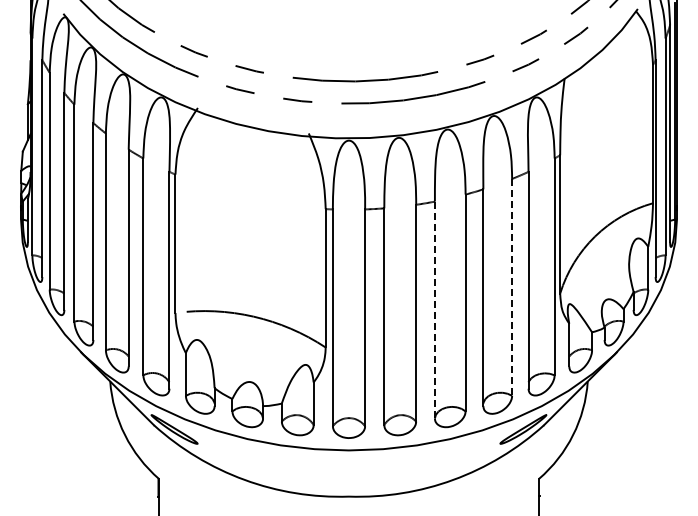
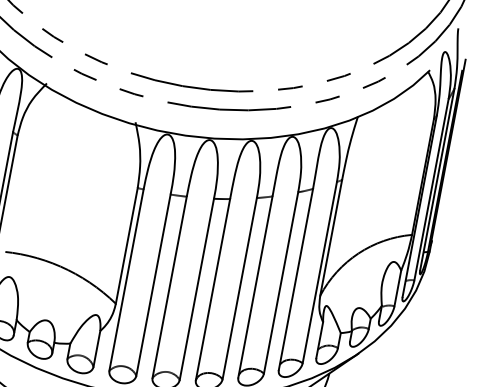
line: (512, 287) -> (281, 283), dashed -> solid
line: (434, 309) -> (212, 289), dashed -> solid

